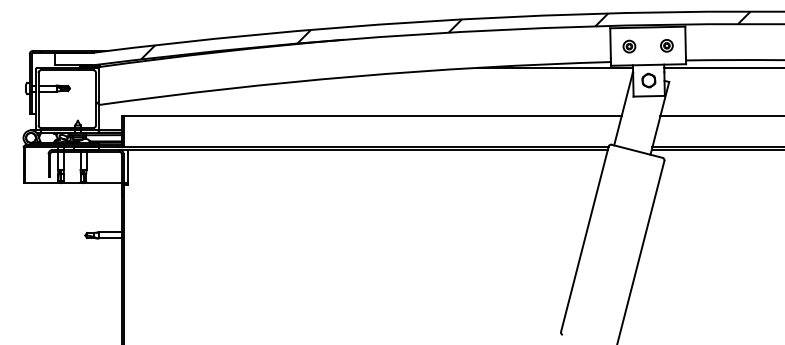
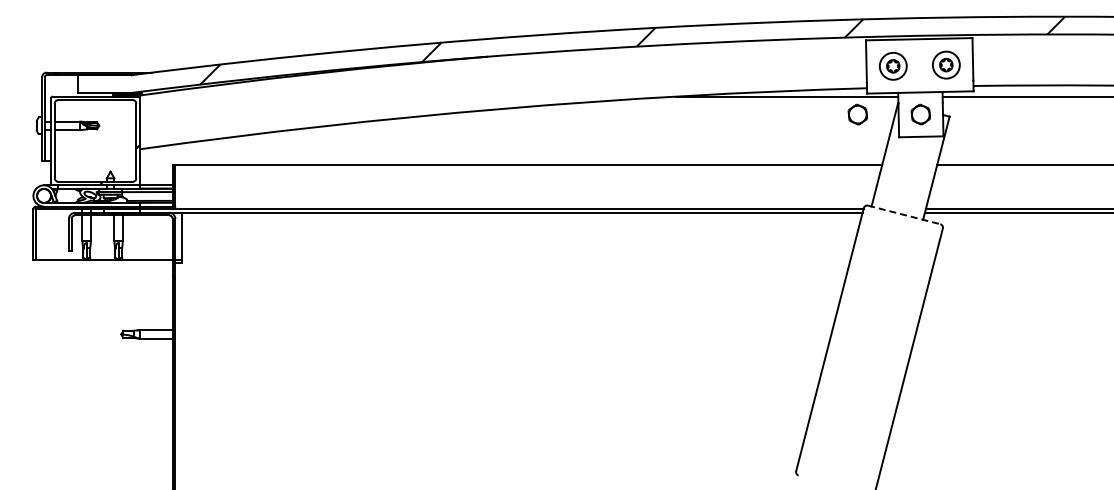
part: (628, 46) -> (892, 66), size x1.6
part: (666, 46) -> (946, 65), size x1.6
part: (604, 80) -> (857, 114), added
line: (637, 151) -> (904, 215), solid -> dashed

